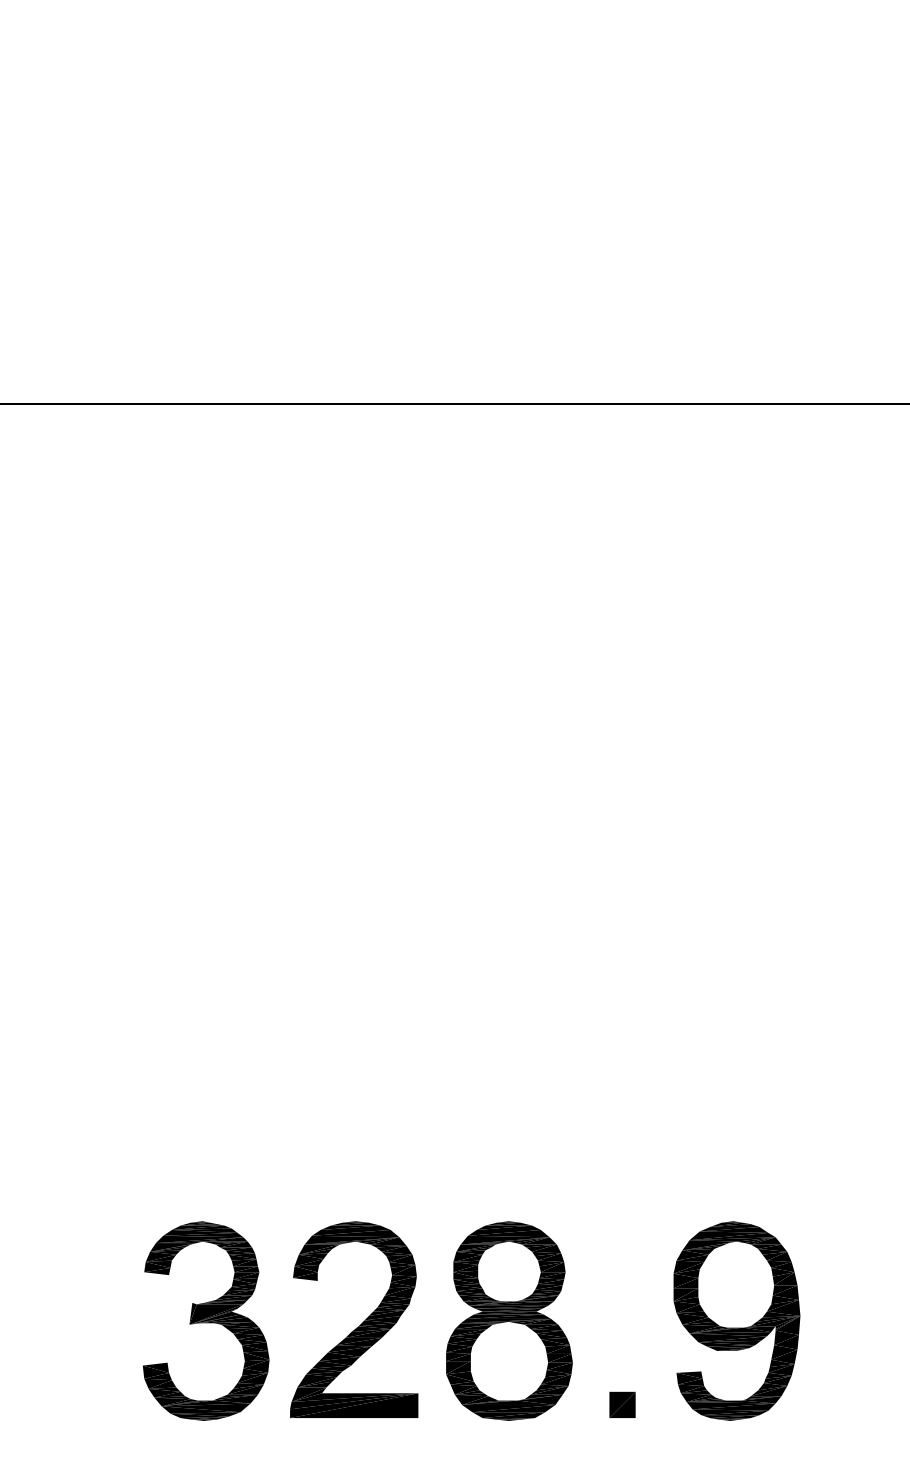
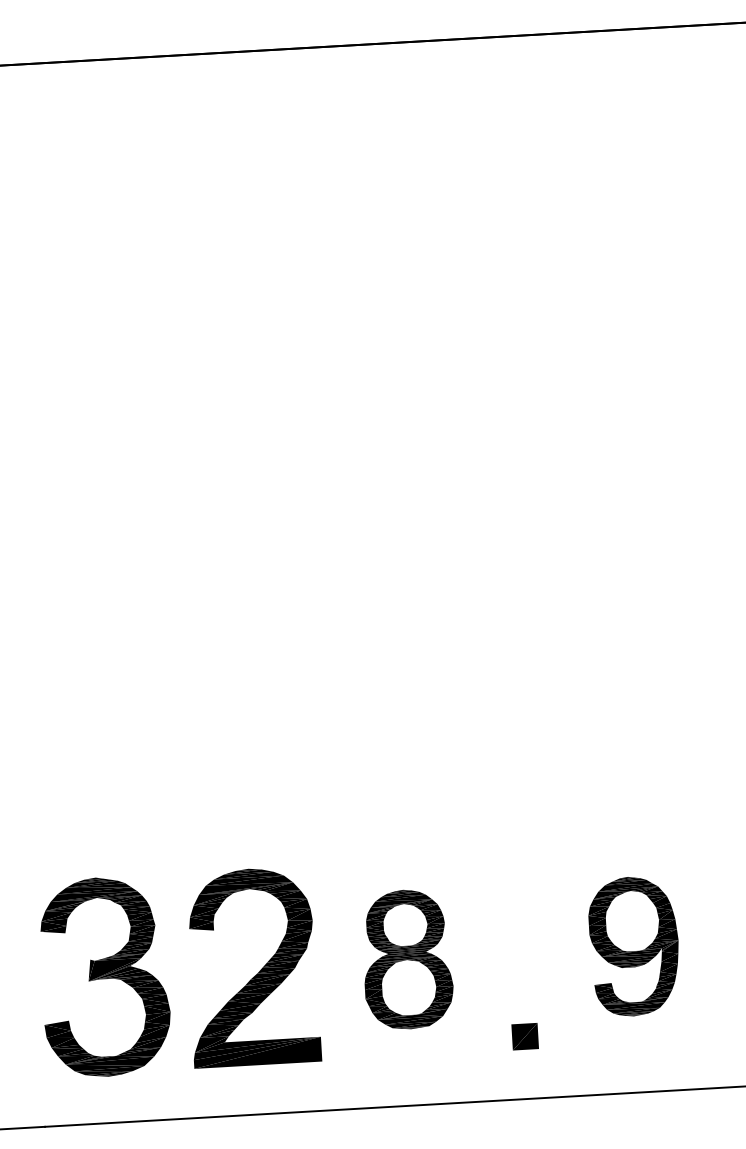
part: (509, 1320) -> (407, 958), size x0.7
part: (736, 1320) -> (634, 945), size x0.7

